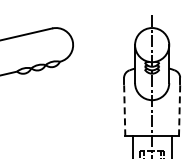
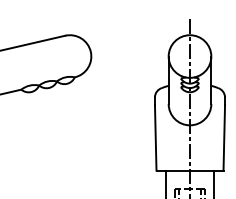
line: (124, 109) -> (155, 136), dashed -> solid
line: (179, 109) -> (224, 136), dashed -> solid

